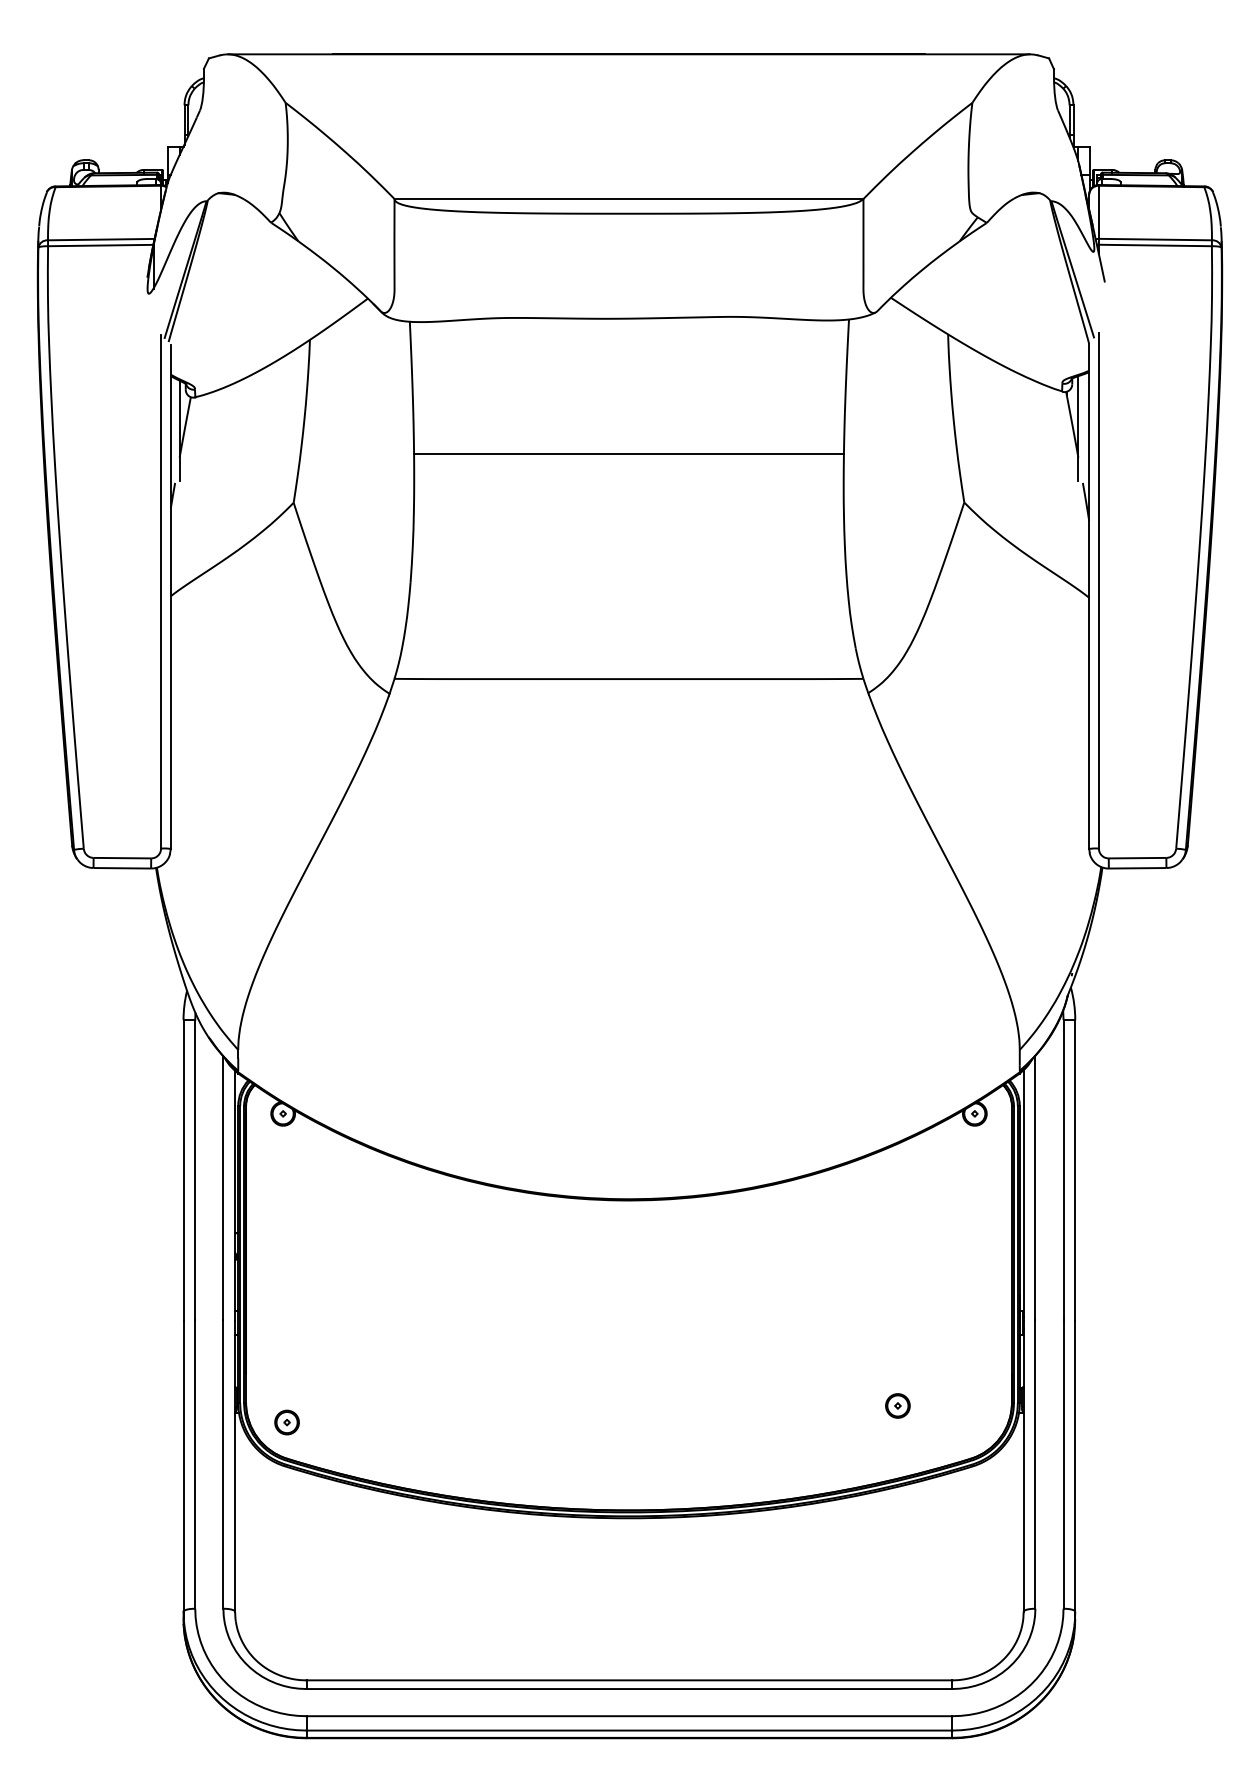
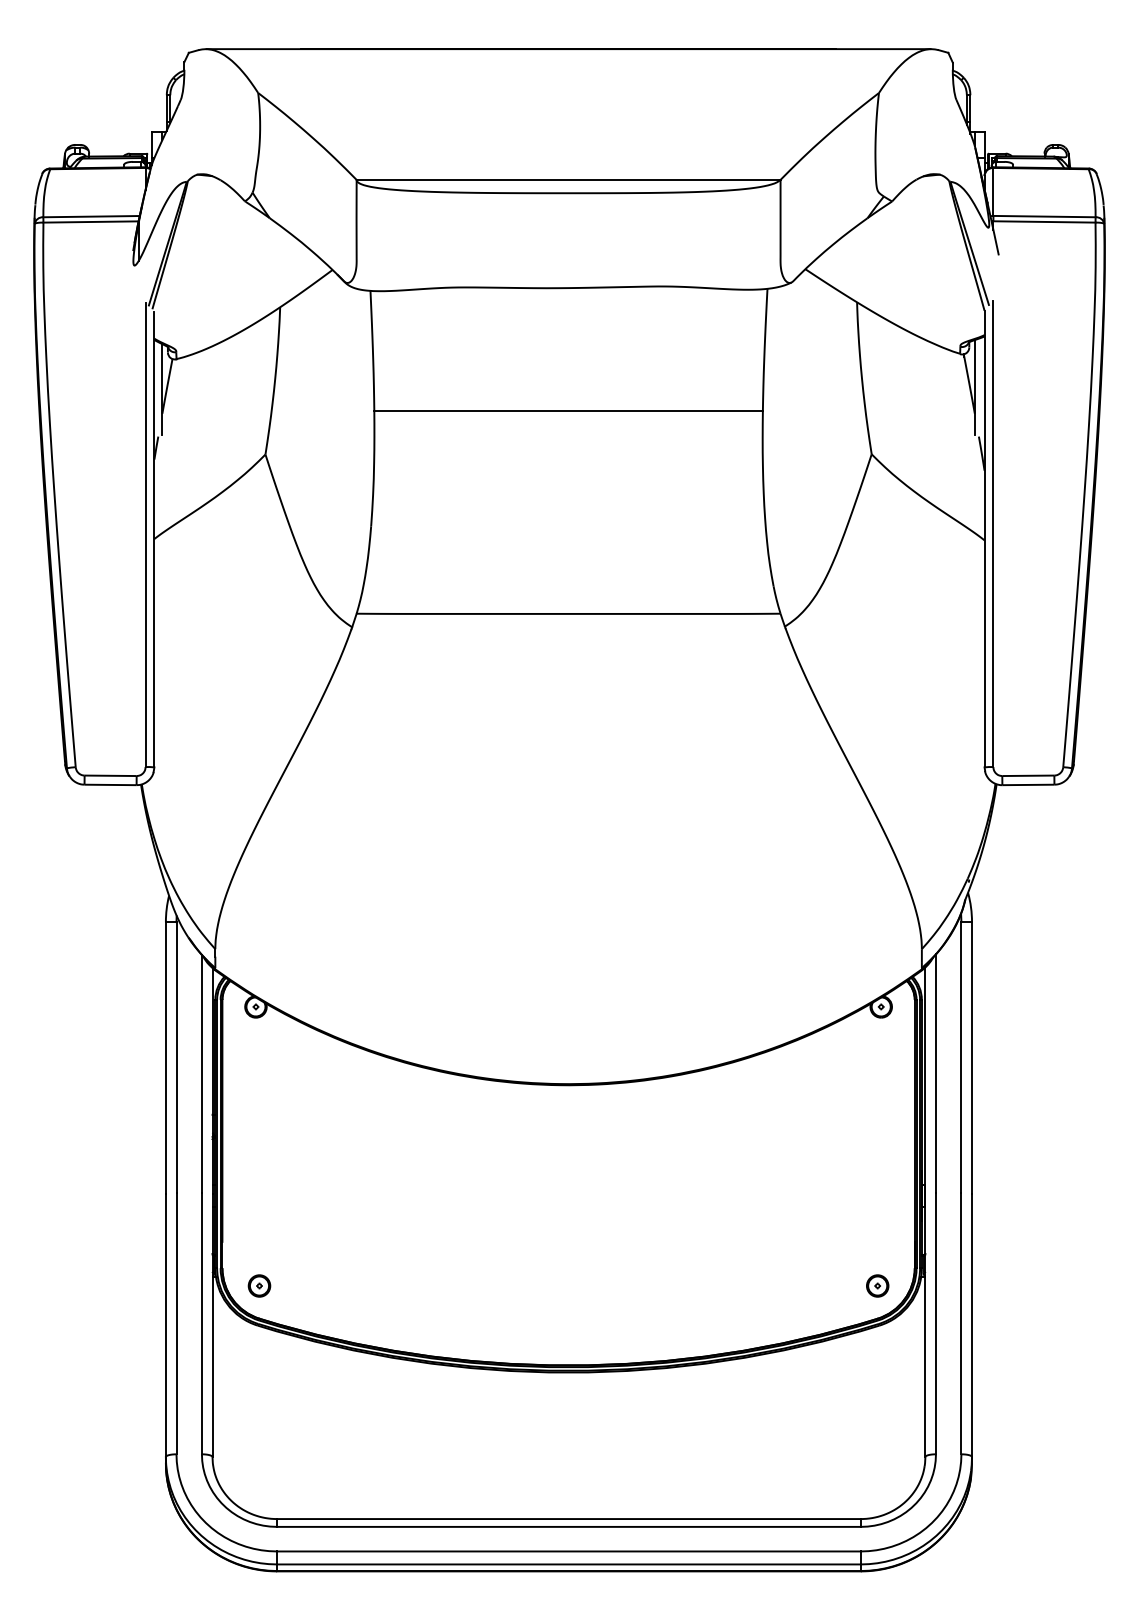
part: (897, 1405) -> (877, 1285), moved

